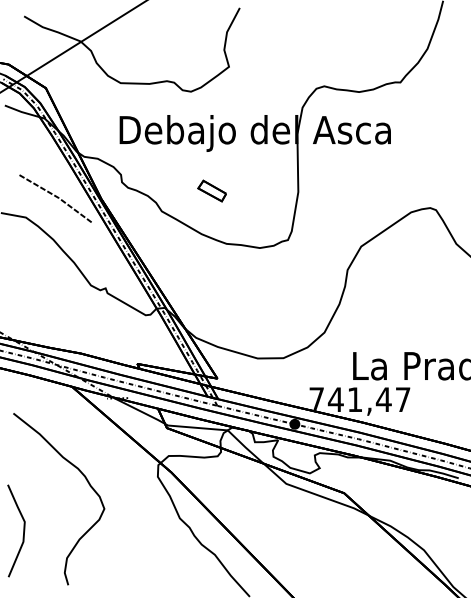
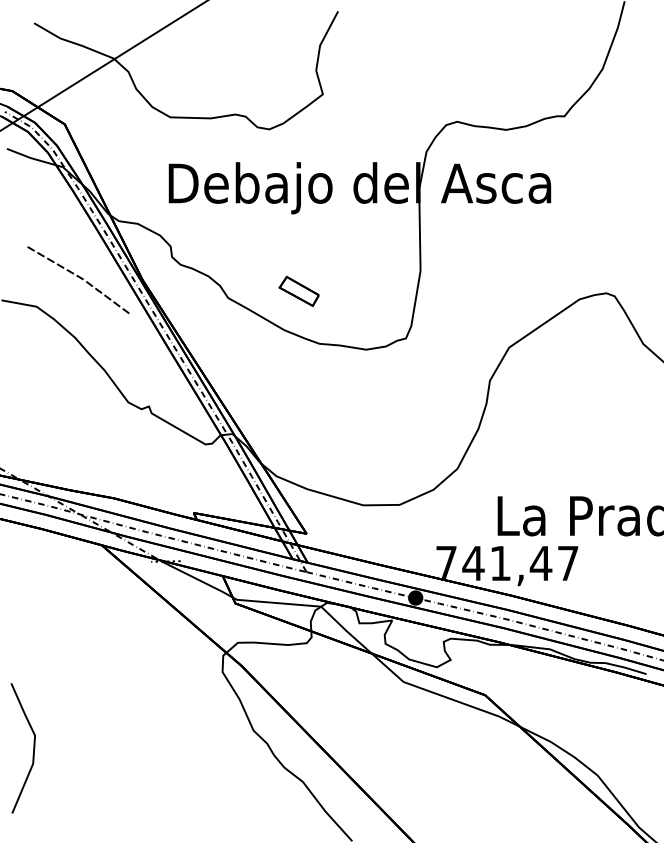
part: (211, 190) -> (298, 290), moved
curve: (88, 483) -> (124, 681), removed

